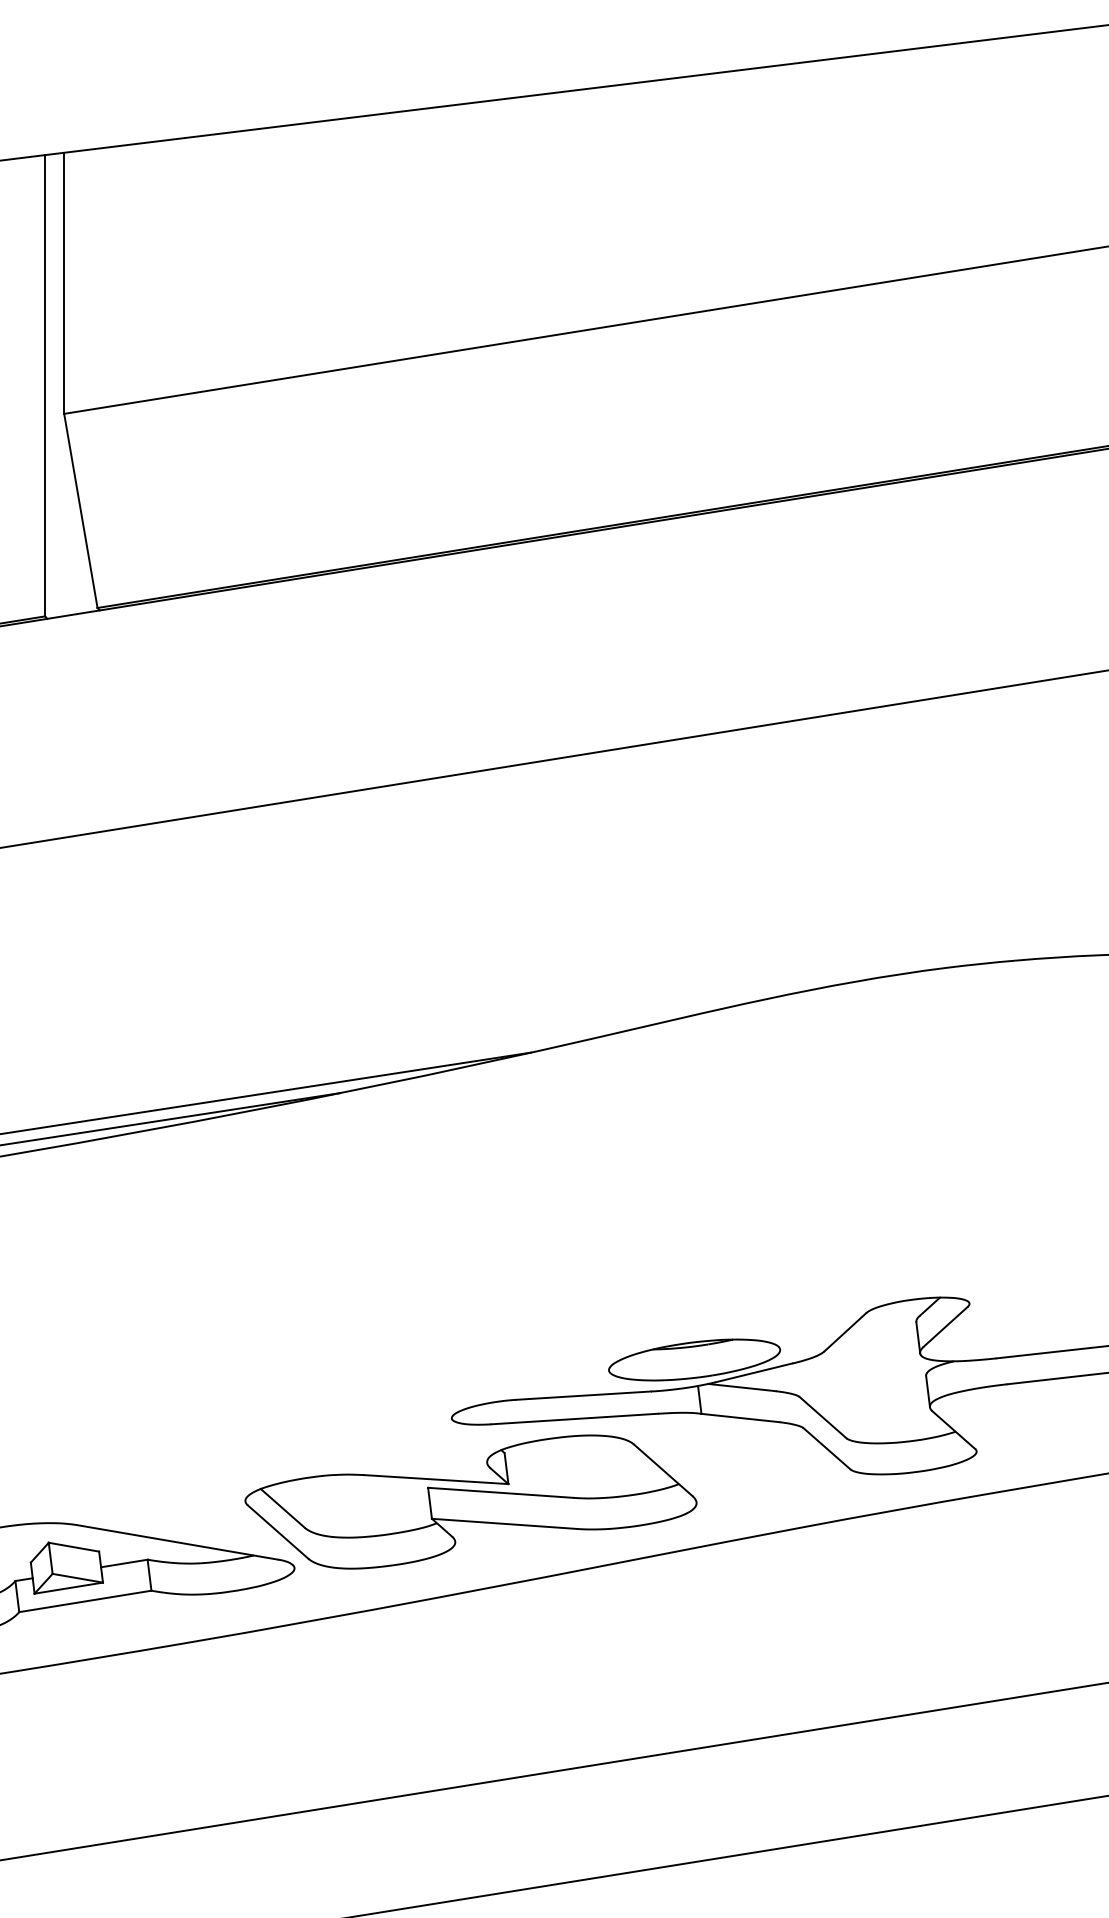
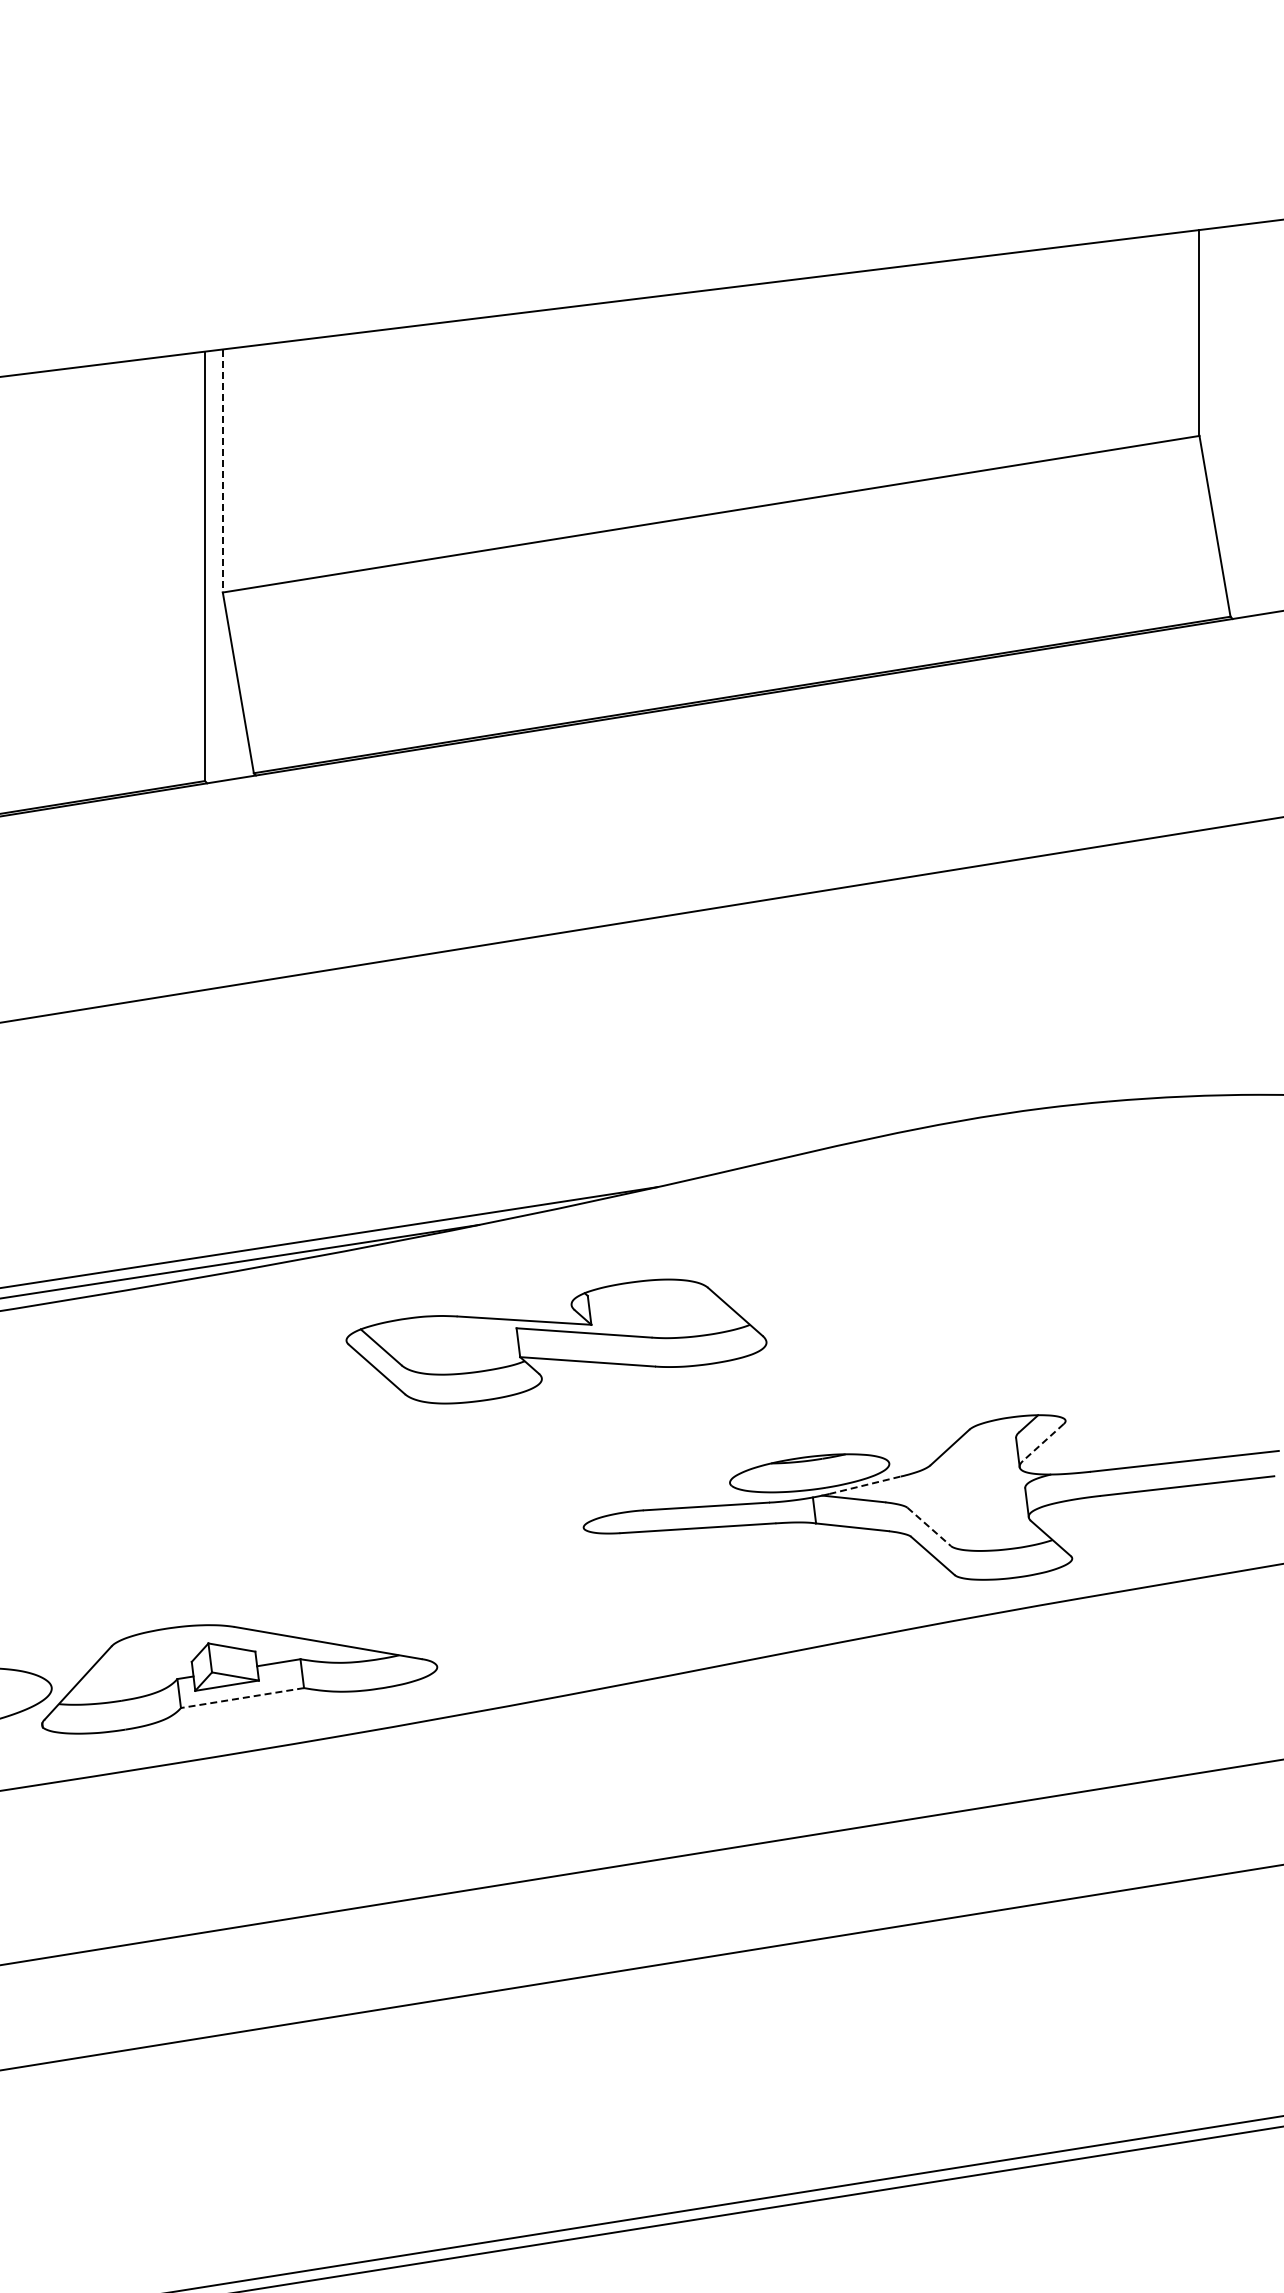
line: (63, 283) -> (222, 471), solid -> dashed
line: (945, 1326) -> (1043, 1442), solid -> dashed
line: (754, 1373) -> (865, 1485), solid -> dashed
line: (823, 1417) -> (929, 1526), solid -> dashed
part: (470, 1502) -> (556, 1341), moved
line: (85, 1601) -> (242, 1698), solid -> dashed

